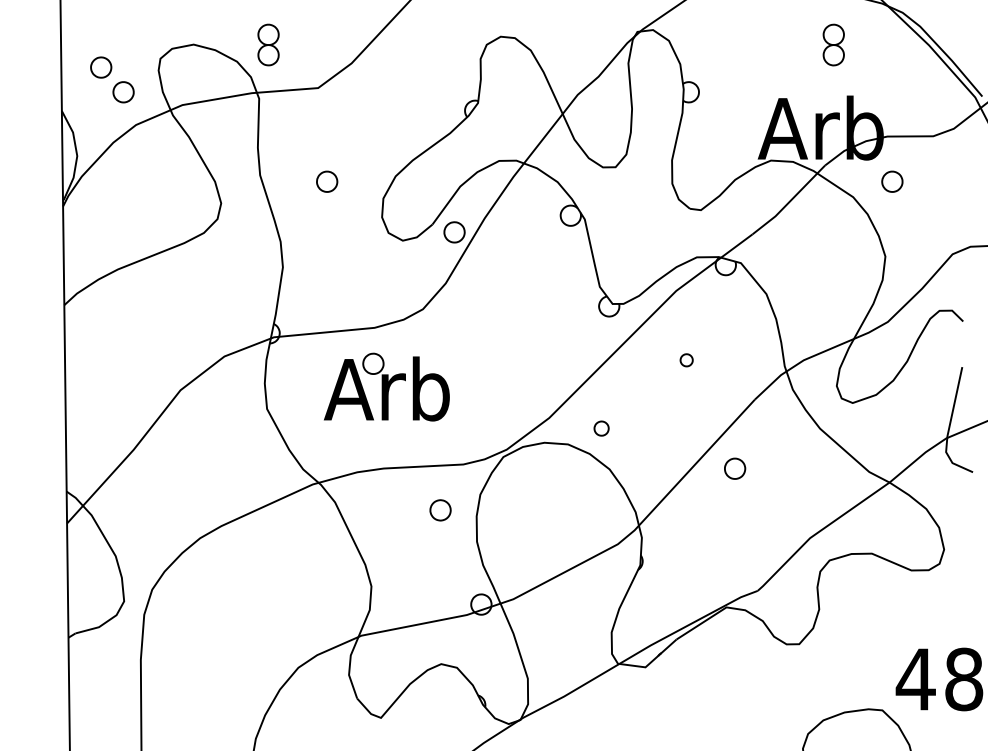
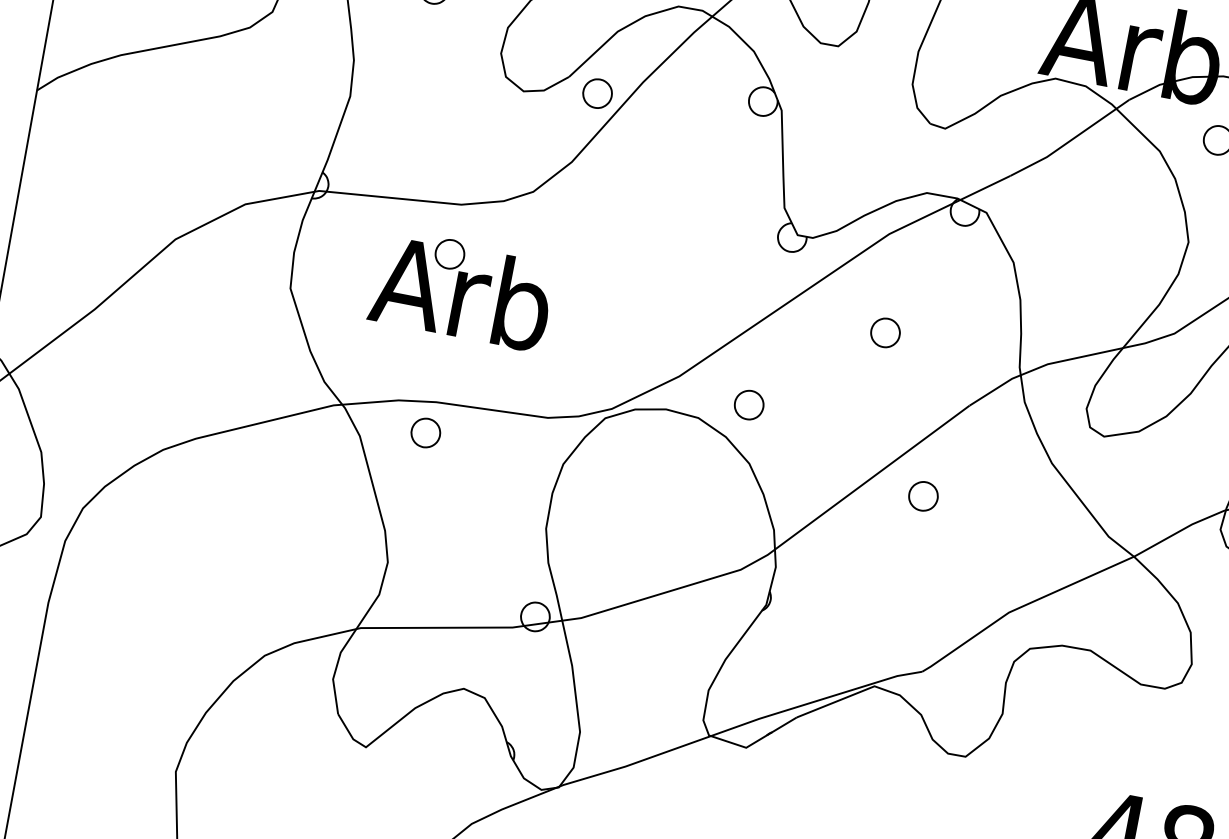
part: (686, 360) -> (885, 333), size x1.67
part: (601, 428) -> (748, 404), size x1.43
part: (440, 510) -> (425, 433), moved

